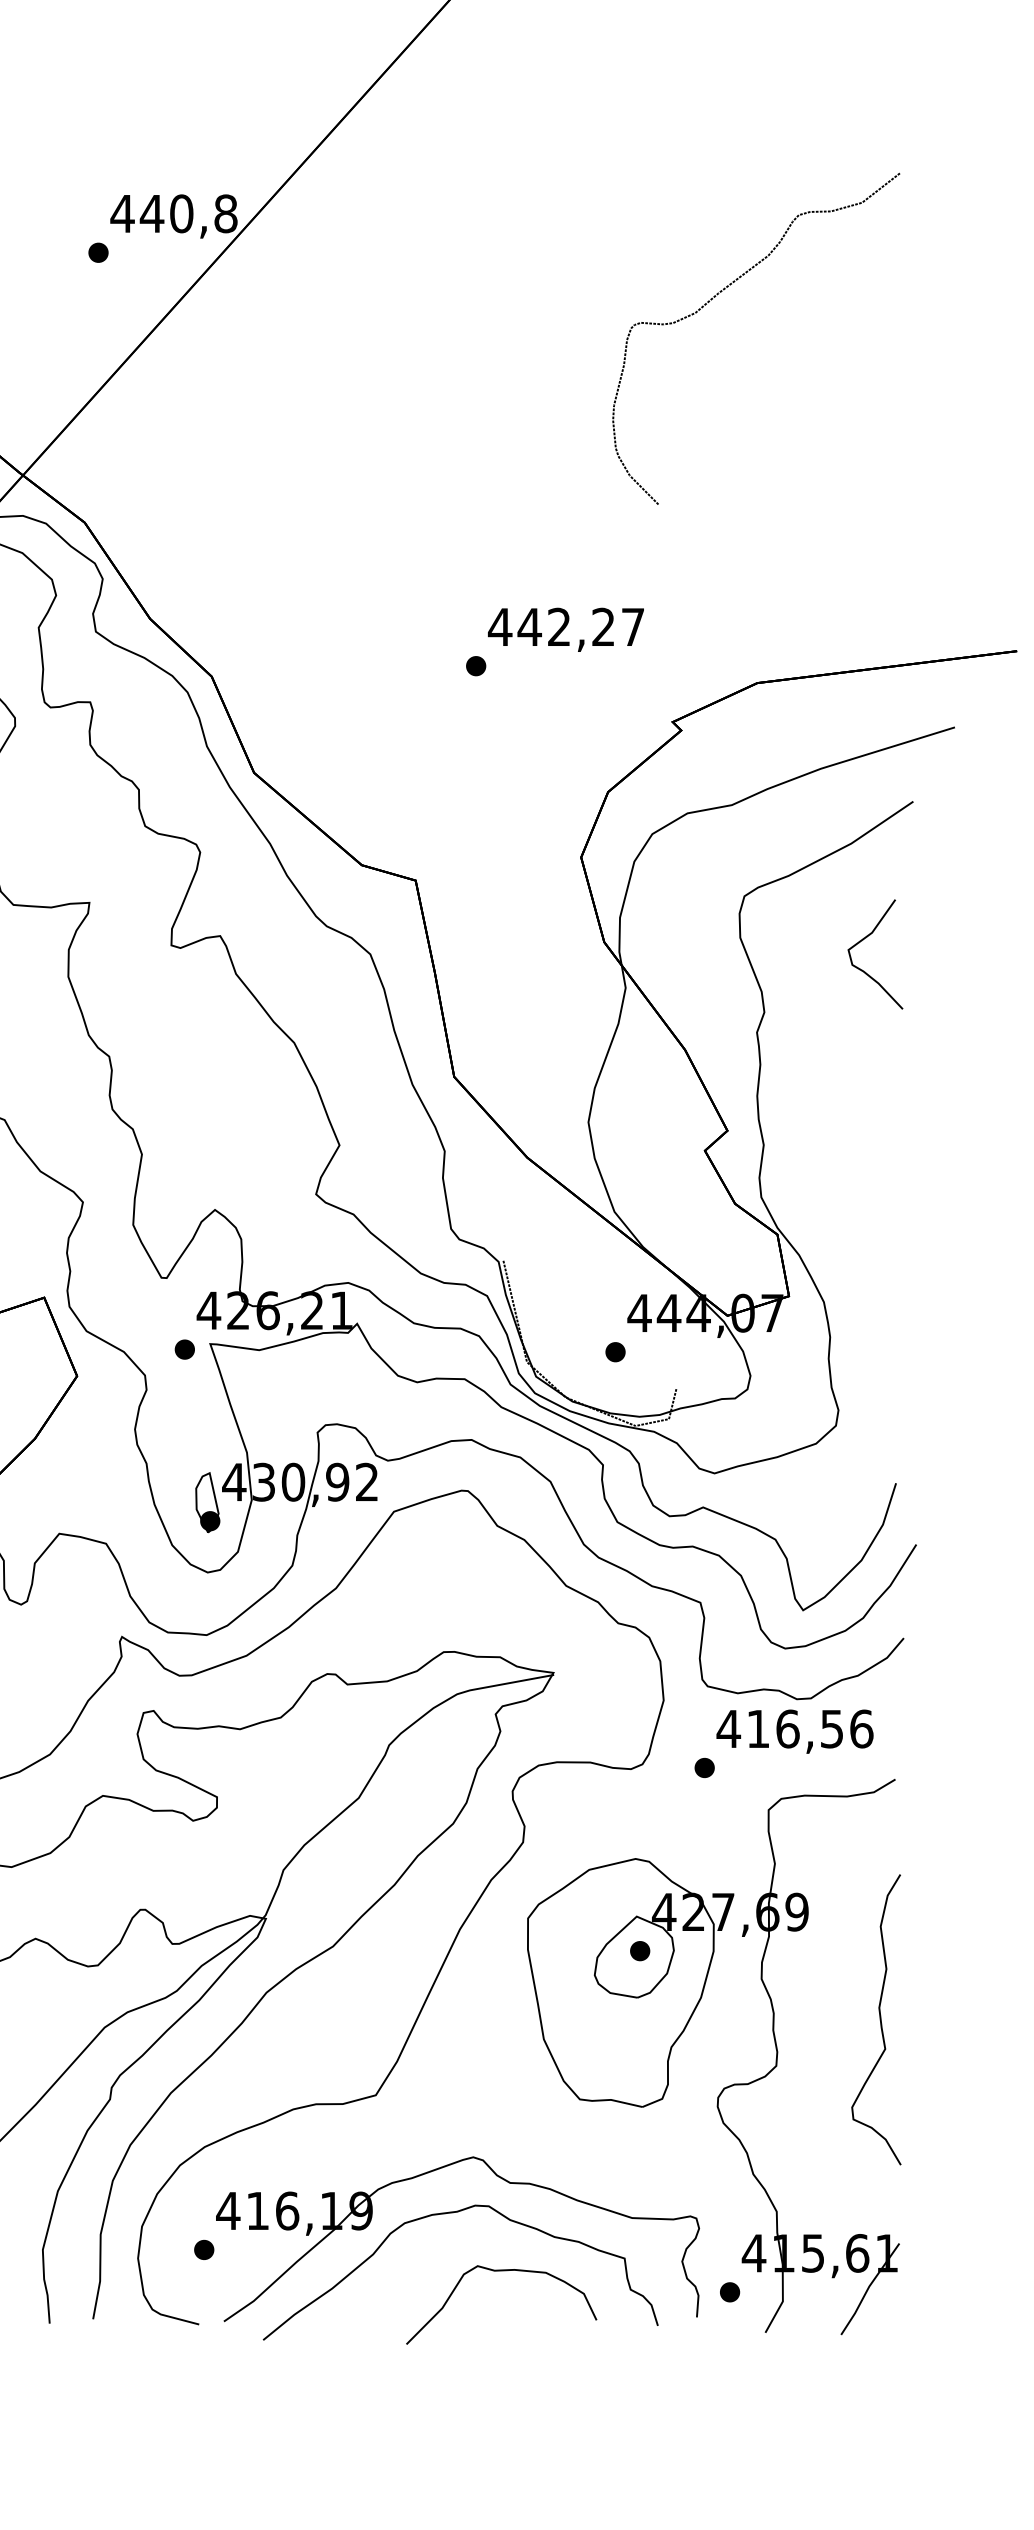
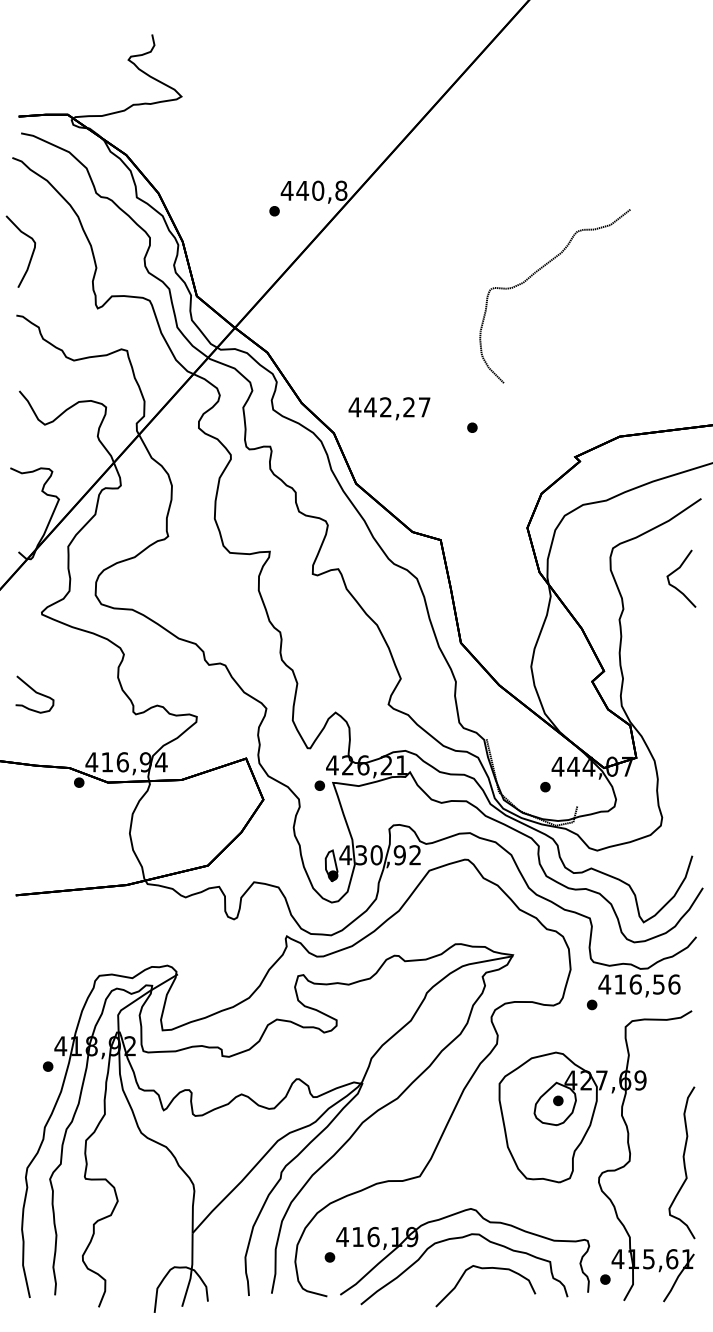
curve: (722, 293) -> (537, 272), moved
text: (566, 629) -> (389, 408), moved
curve: (879, 2019) -> (683, 1162), moved

